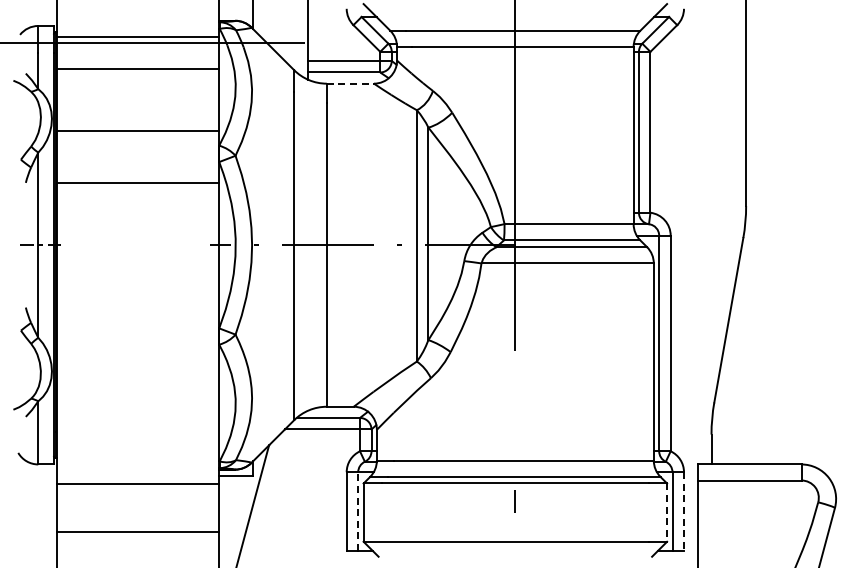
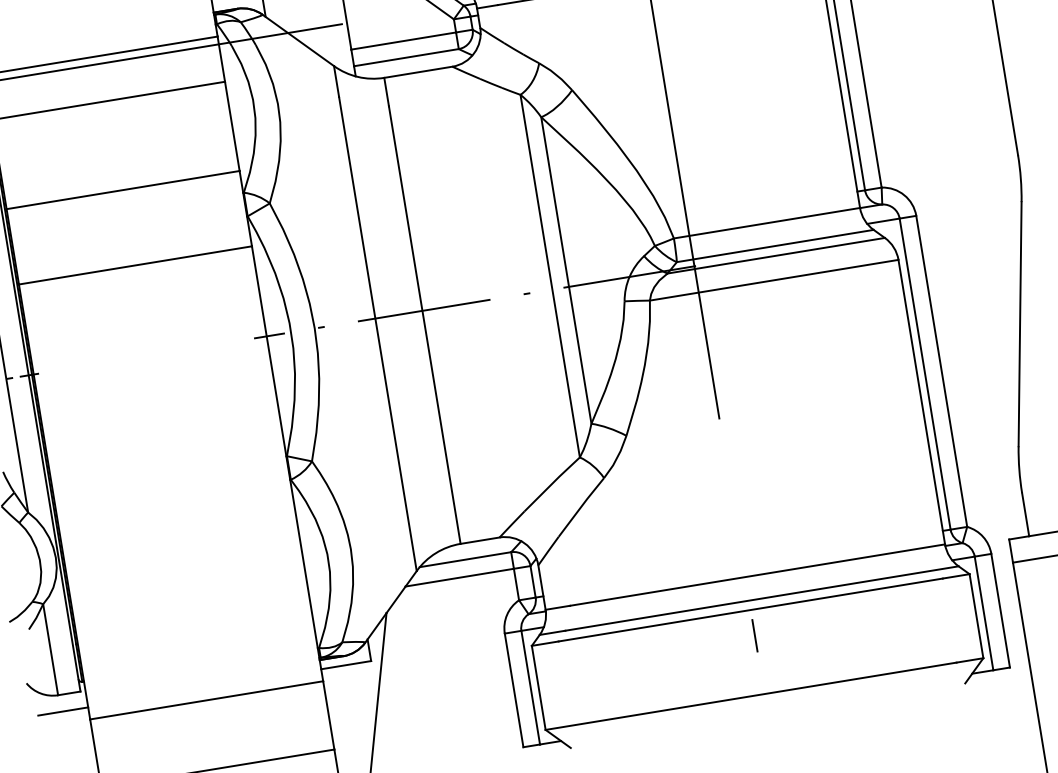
line: (350, 83) -> (418, 72), dashed -> solid
line: (39, 476) -> (62, 712), added
line: (358, 511) -> (531, 687), dashed -> solid
line: (684, 512) -> (1001, 611), dashed -> solid
line: (667, 513) -> (977, 617), dashed -> solid

